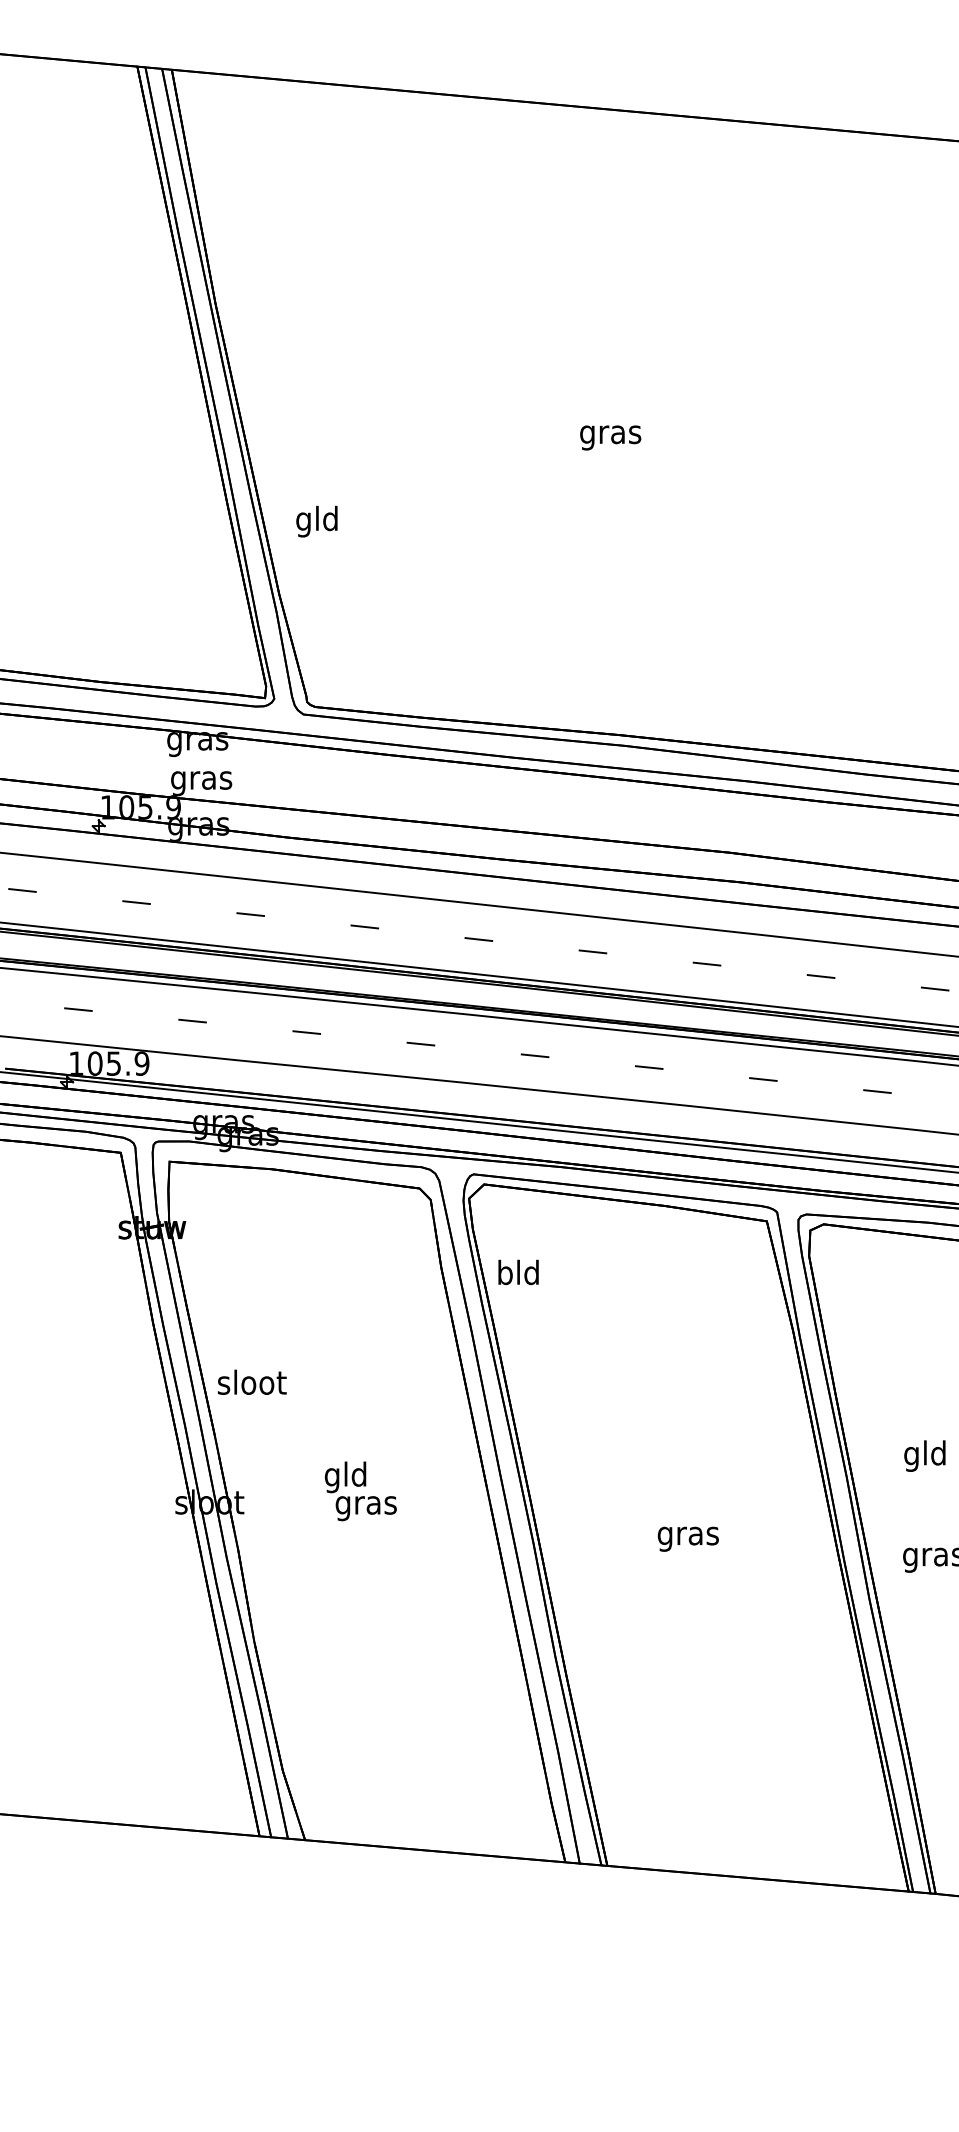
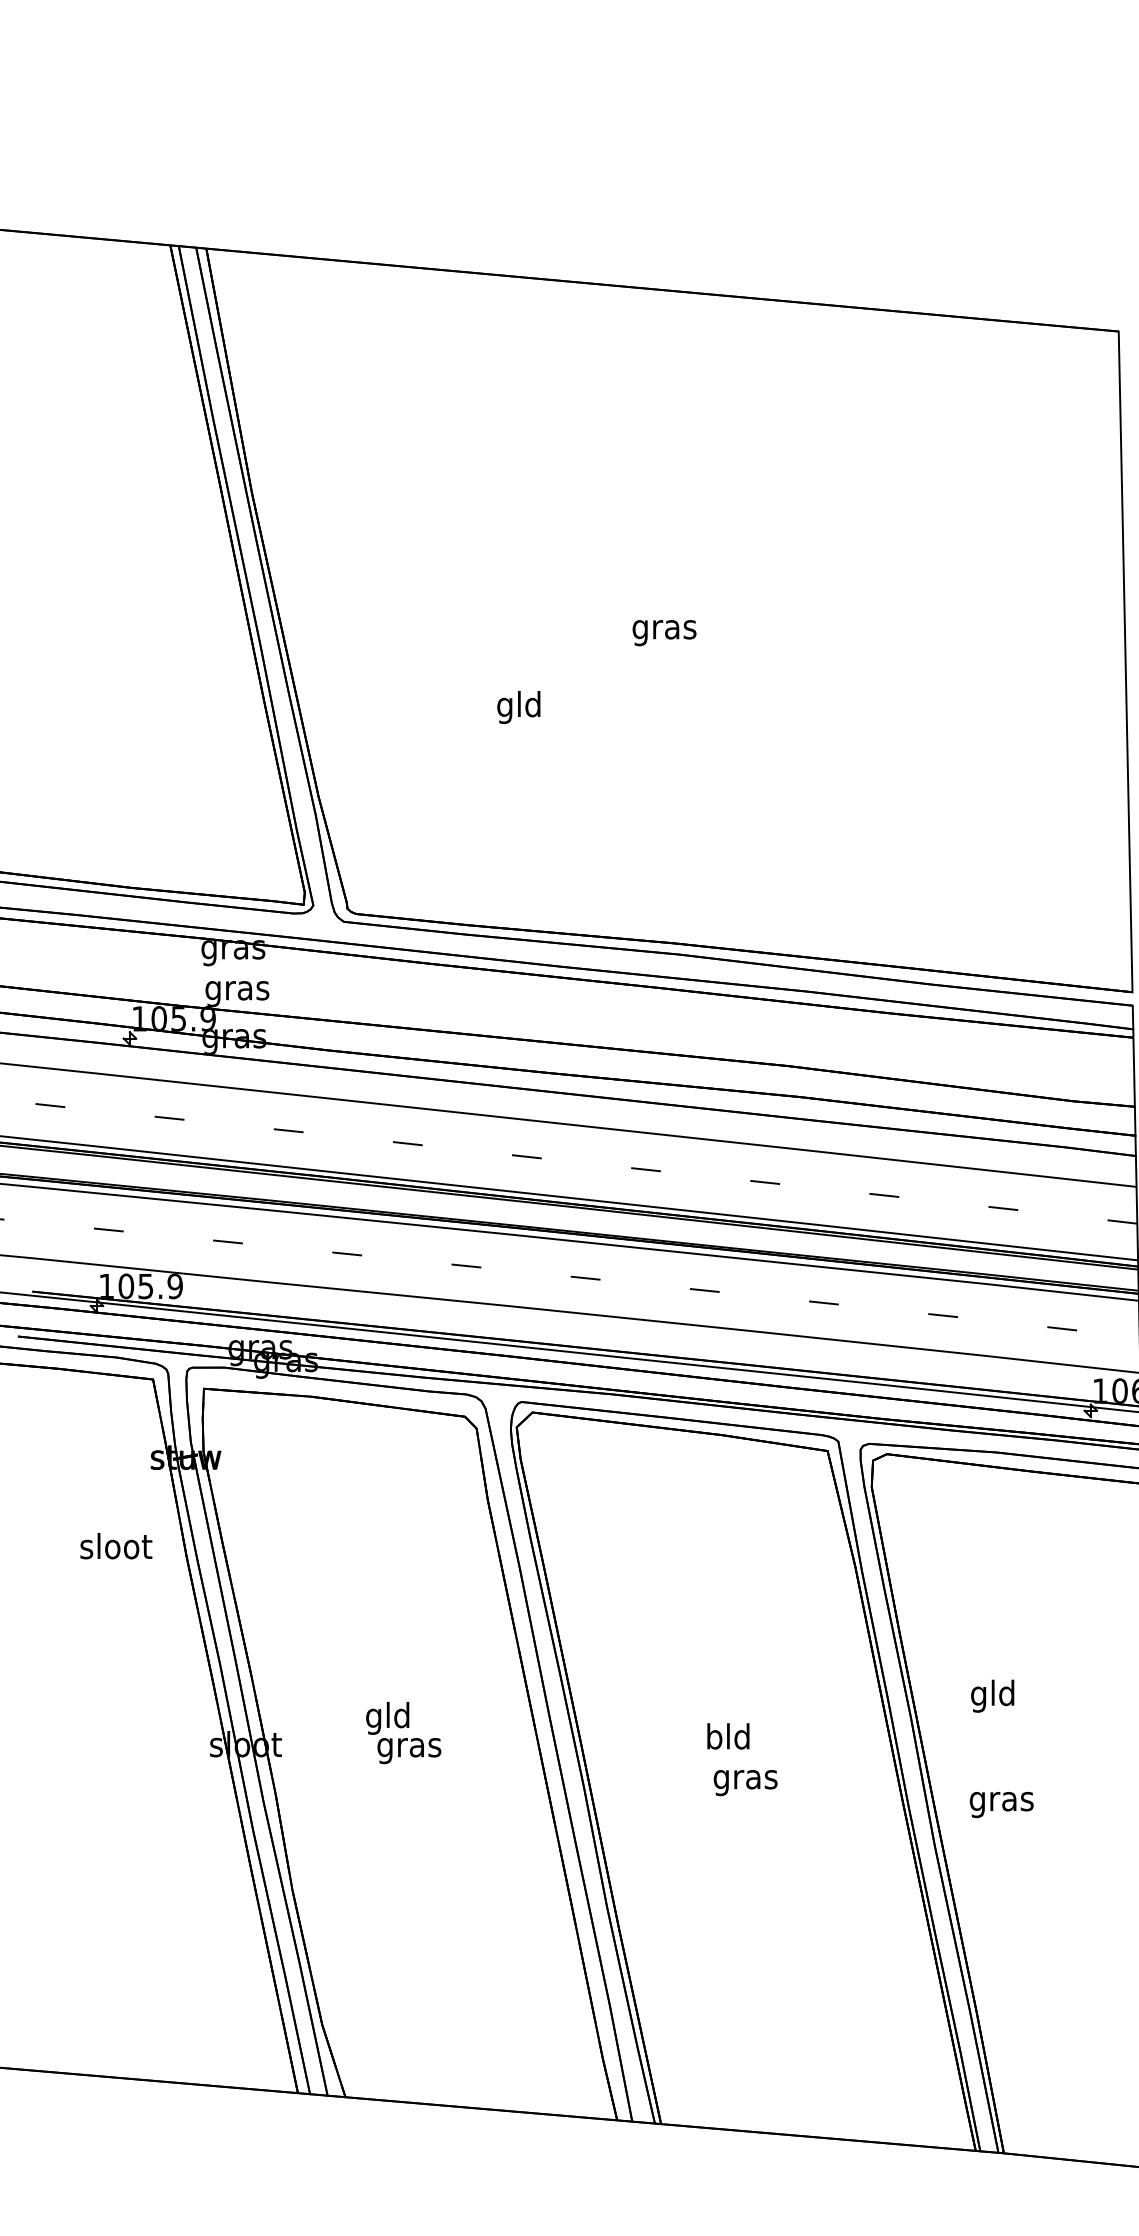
text: (316, 521) -> (518, 707), moved
text: (518, 1272) -> (728, 1736), moved
text: (252, 1382) -> (116, 1546), moved

